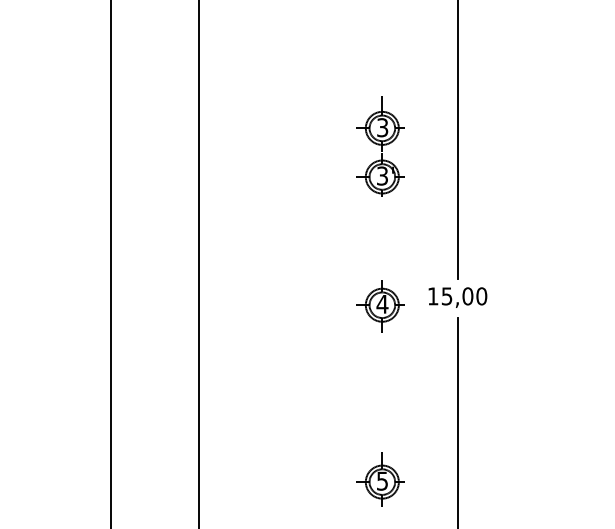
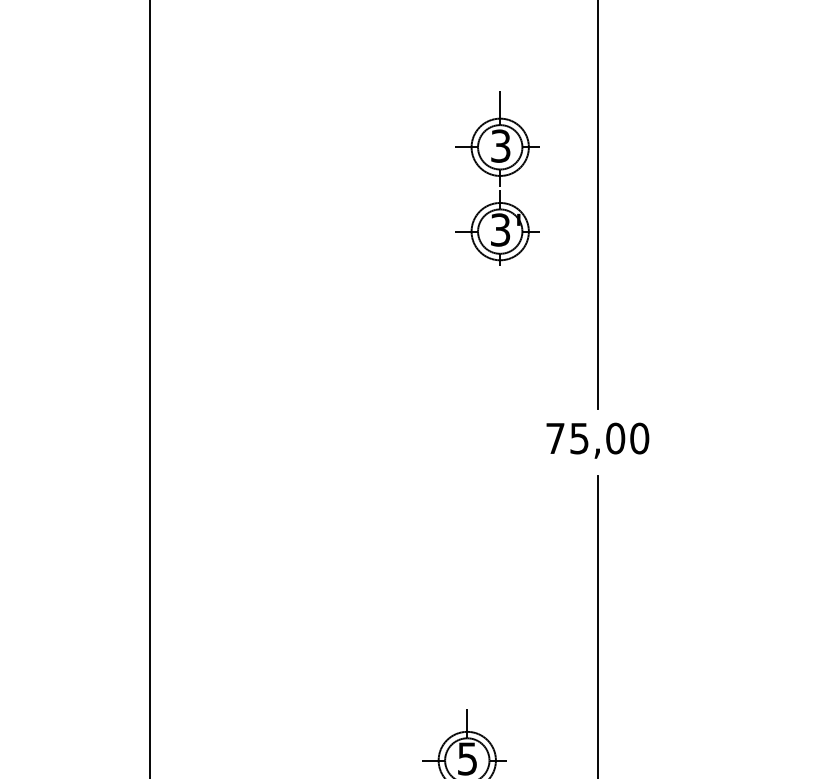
part: (380, 146) -> (497, 178), moved
text: (433, 296) -> (555, 438), 15,00 -> 75,00
part: (380, 306) -> (464, 456), removed

